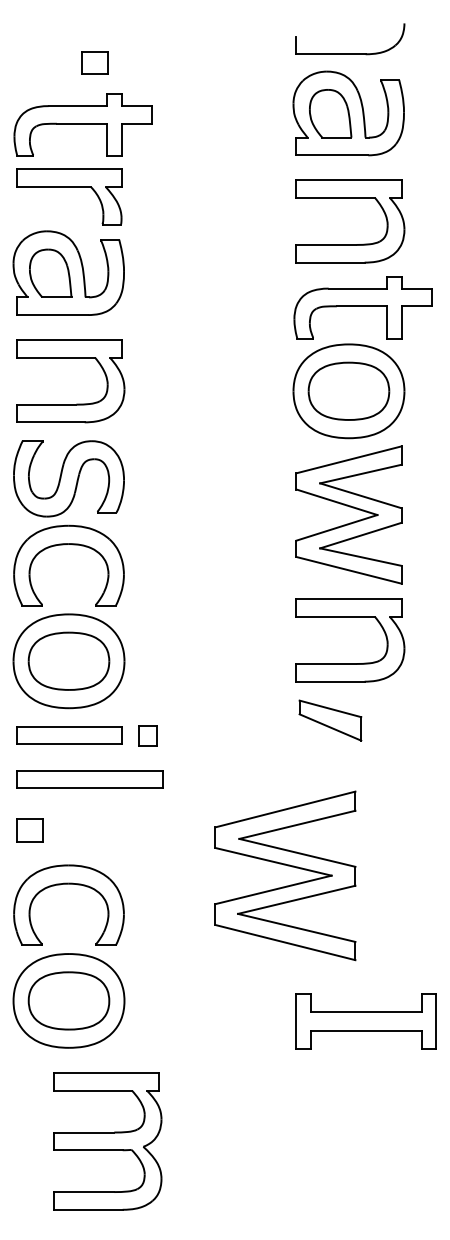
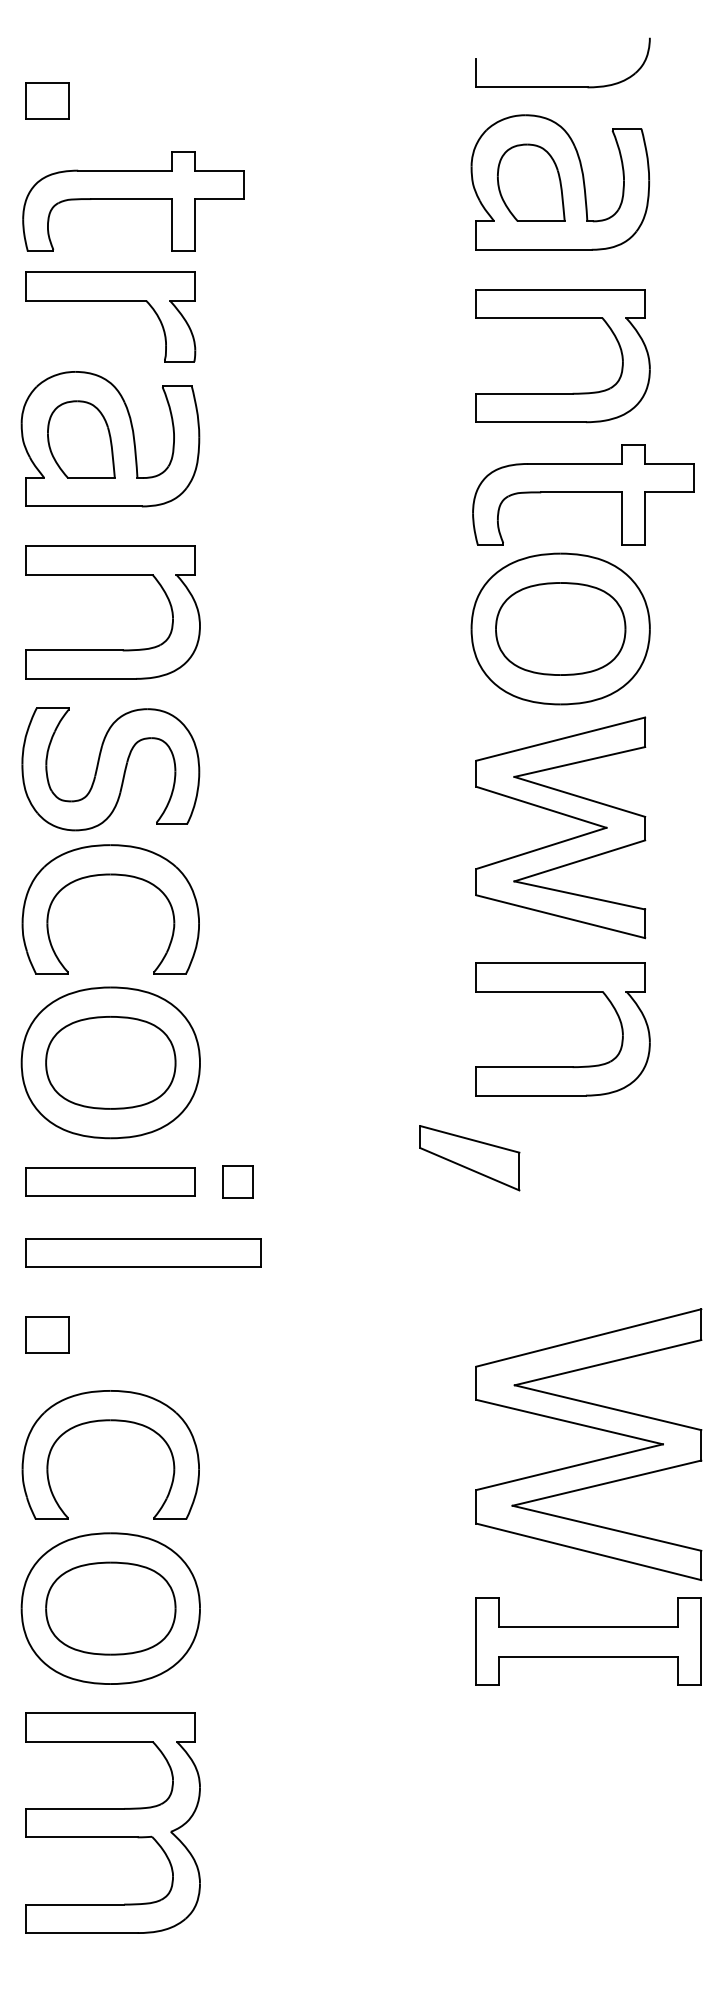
part: (94, 62) -> (47, 100), moved
part: (330, 720) -> (469, 1158), moved
part: (287, 866) -> (592, 1429), moved
part: (107, 1141) -> (113, 1823), moved

